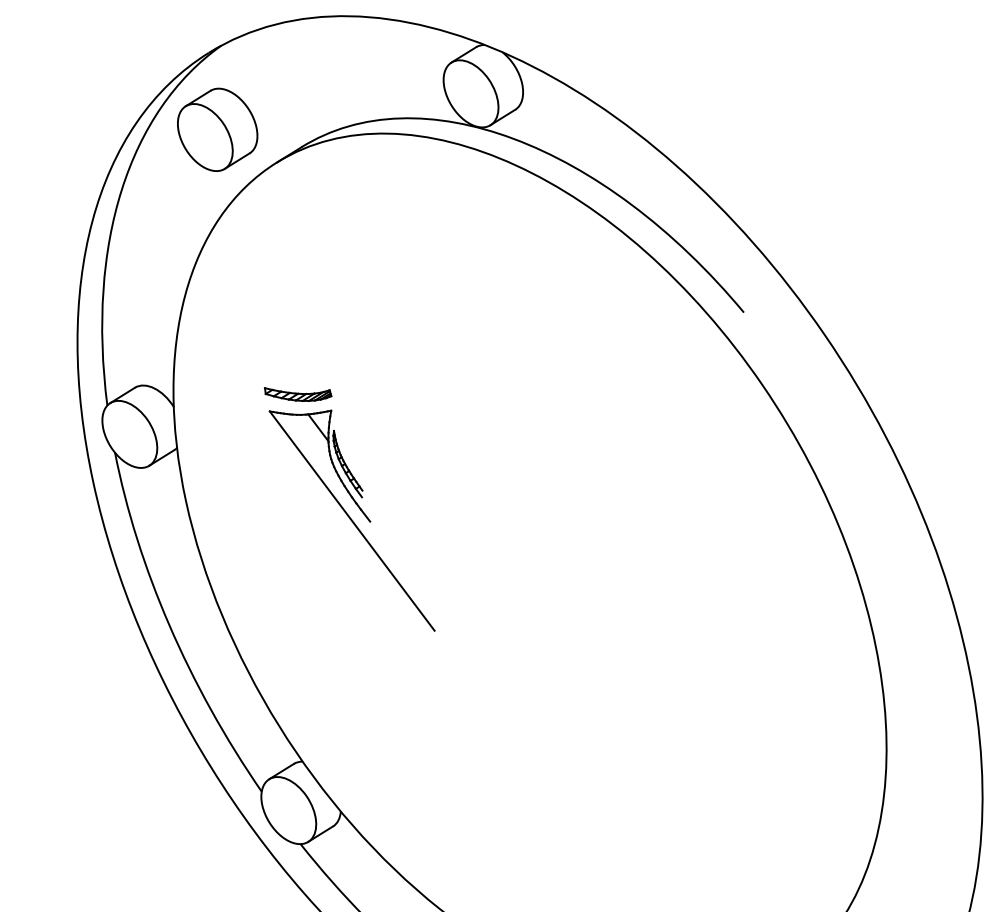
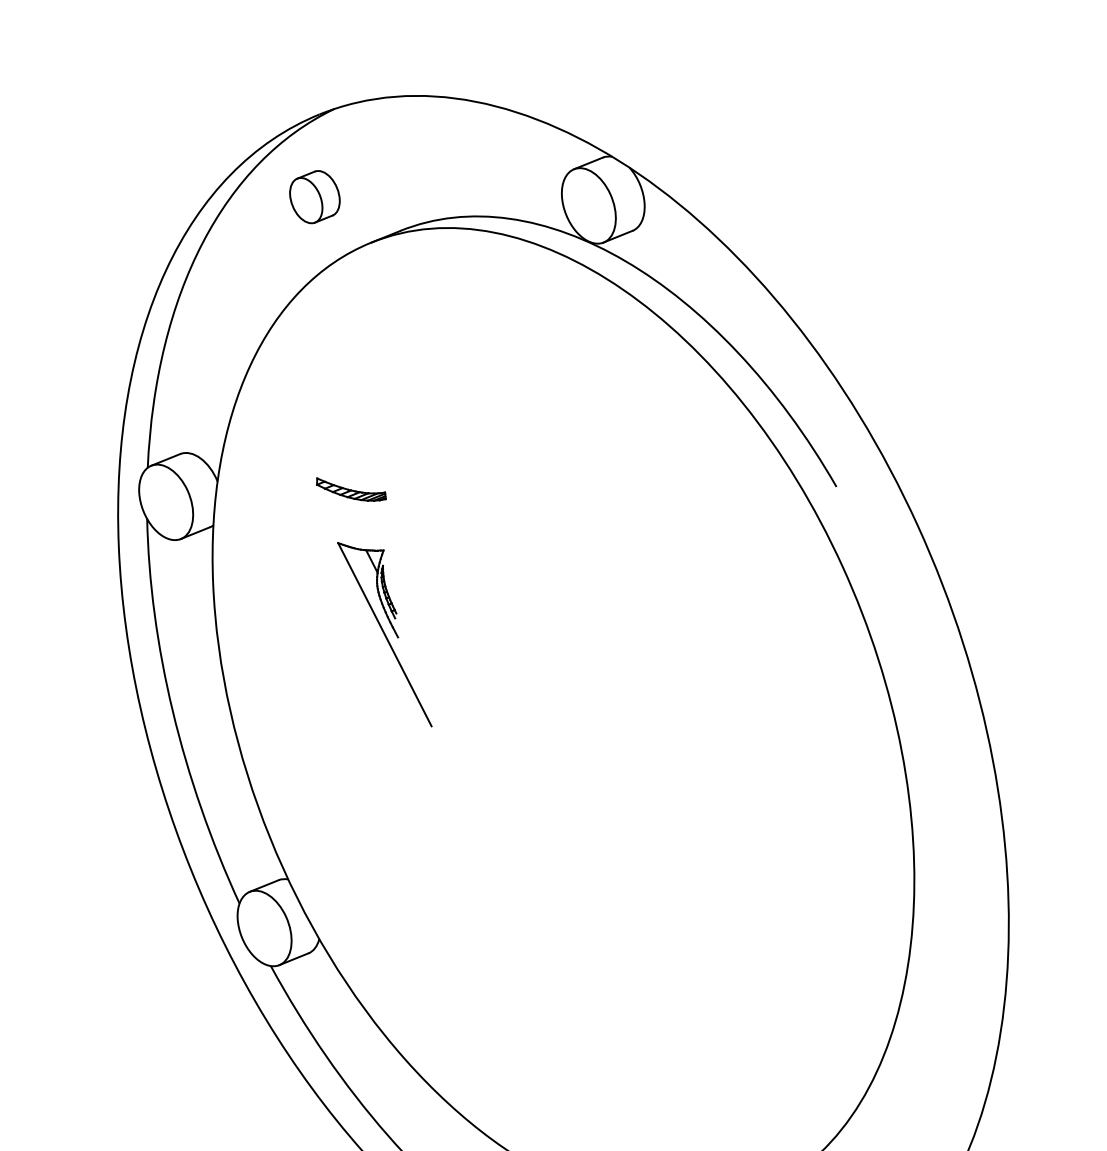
part: (217, 129) -> (314, 196), size x0.6
part: (351, 520) -> (384, 634), size x0.7

